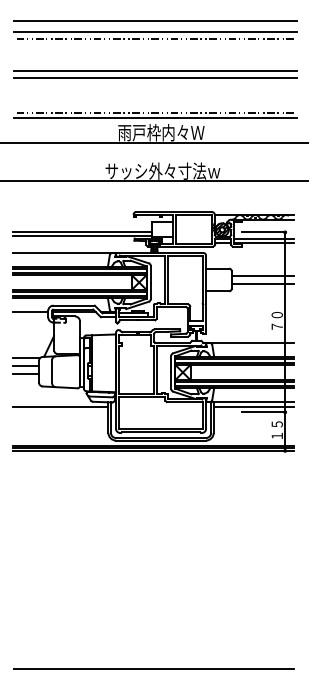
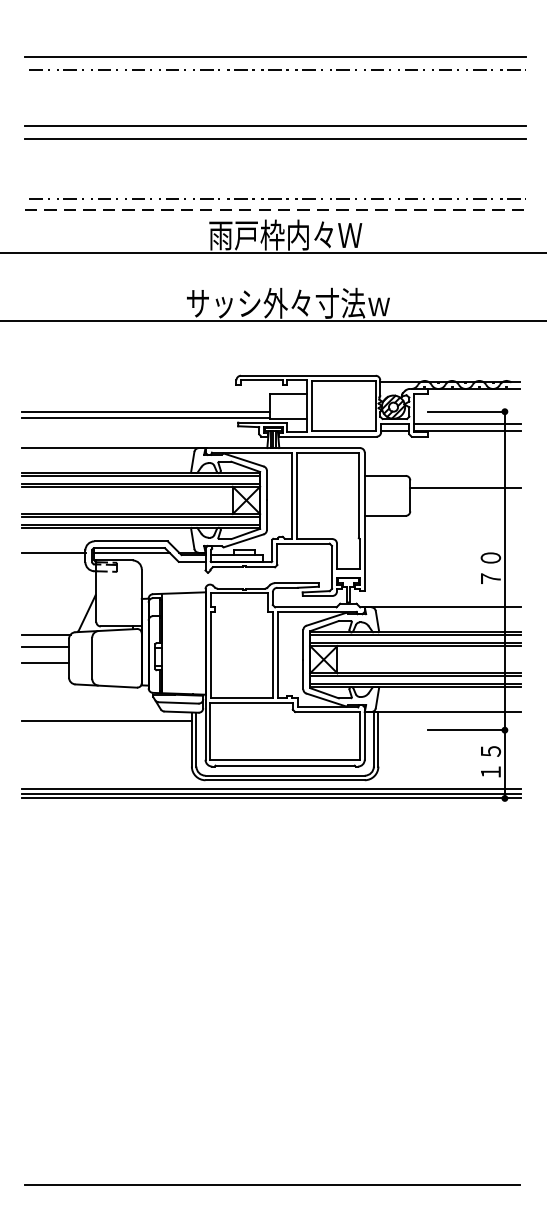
line: (155, 20) -> (275, 36), removed
line: (155, 118) -> (275, 209), solid -> dashed
line: (262, 284) -> (464, 503), removed
line: (253, 407) -> (448, 721), removed

